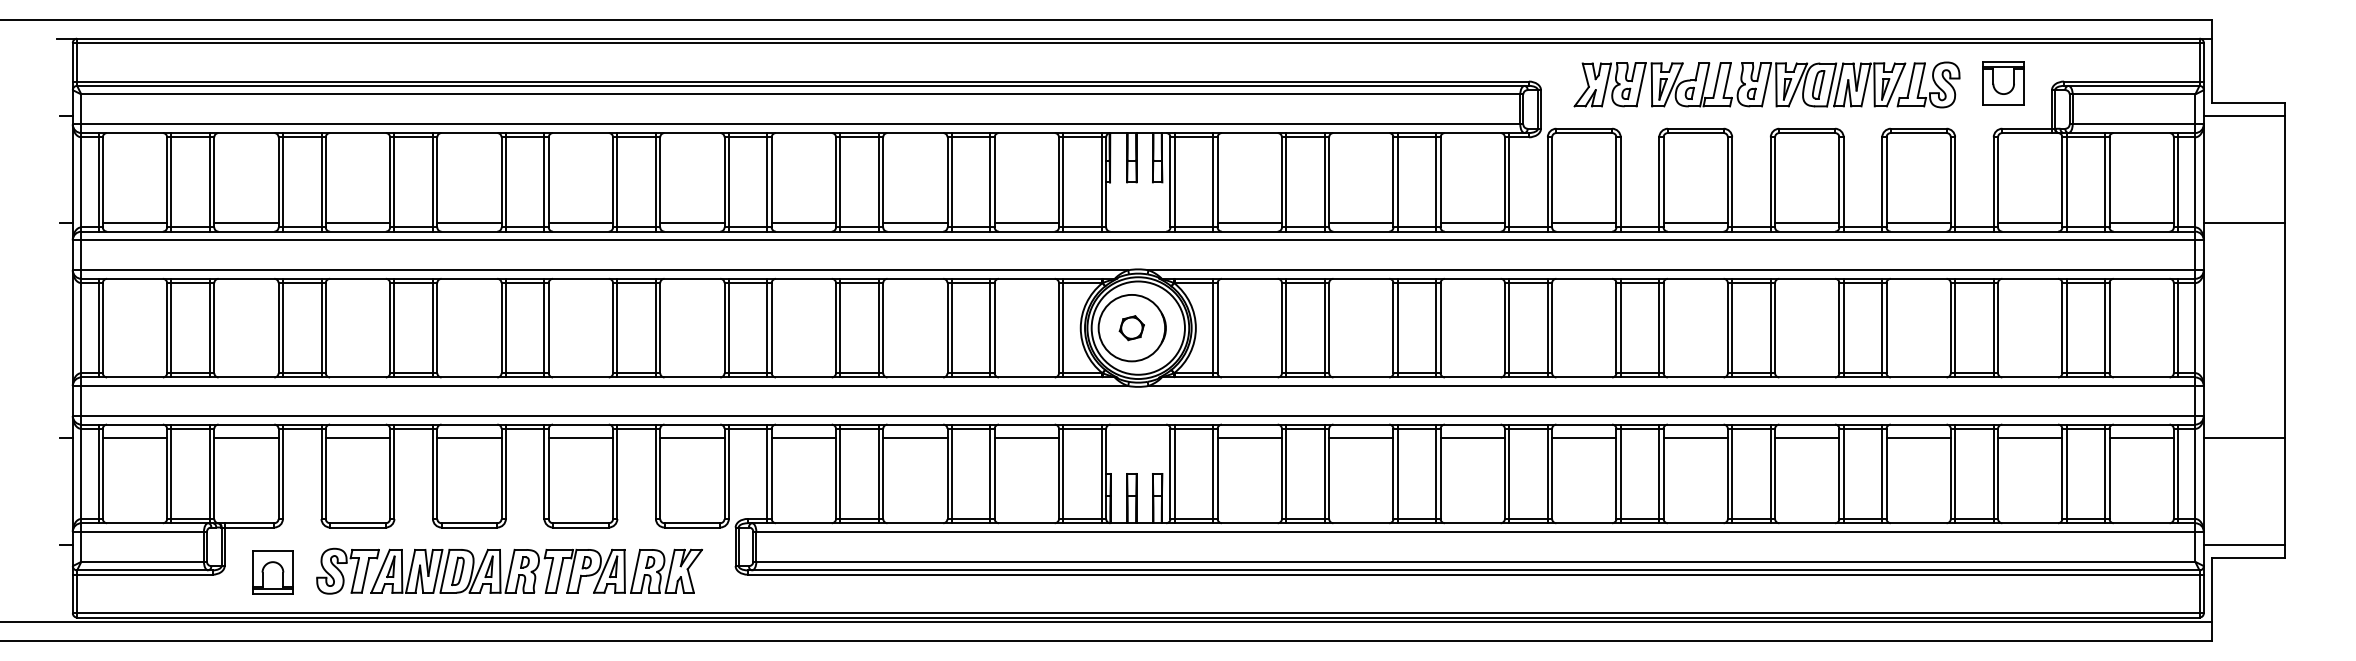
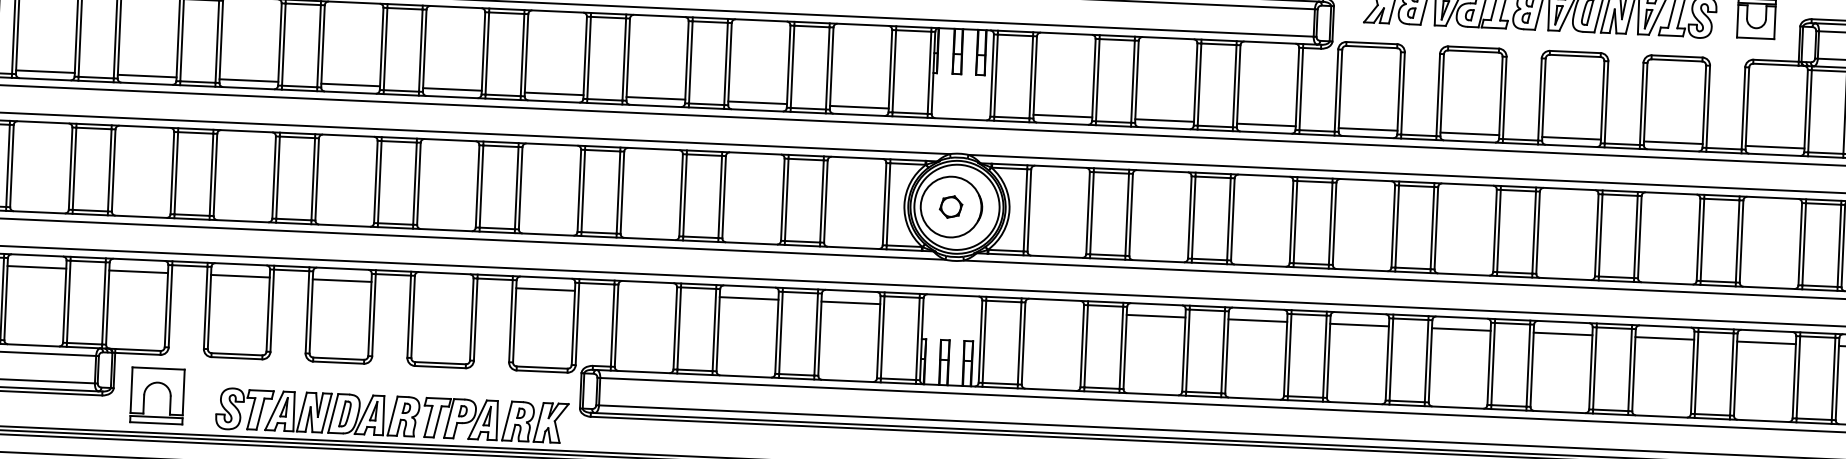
line: (580, 437) -> (443, 284), removed
line: (803, 437) -> (647, 293), removed
line: (1249, 437) -> (1054, 311), removed
part: (509, 570) -> (392, 415), moved
part: (272, 572) -> (157, 395), size x1.4

